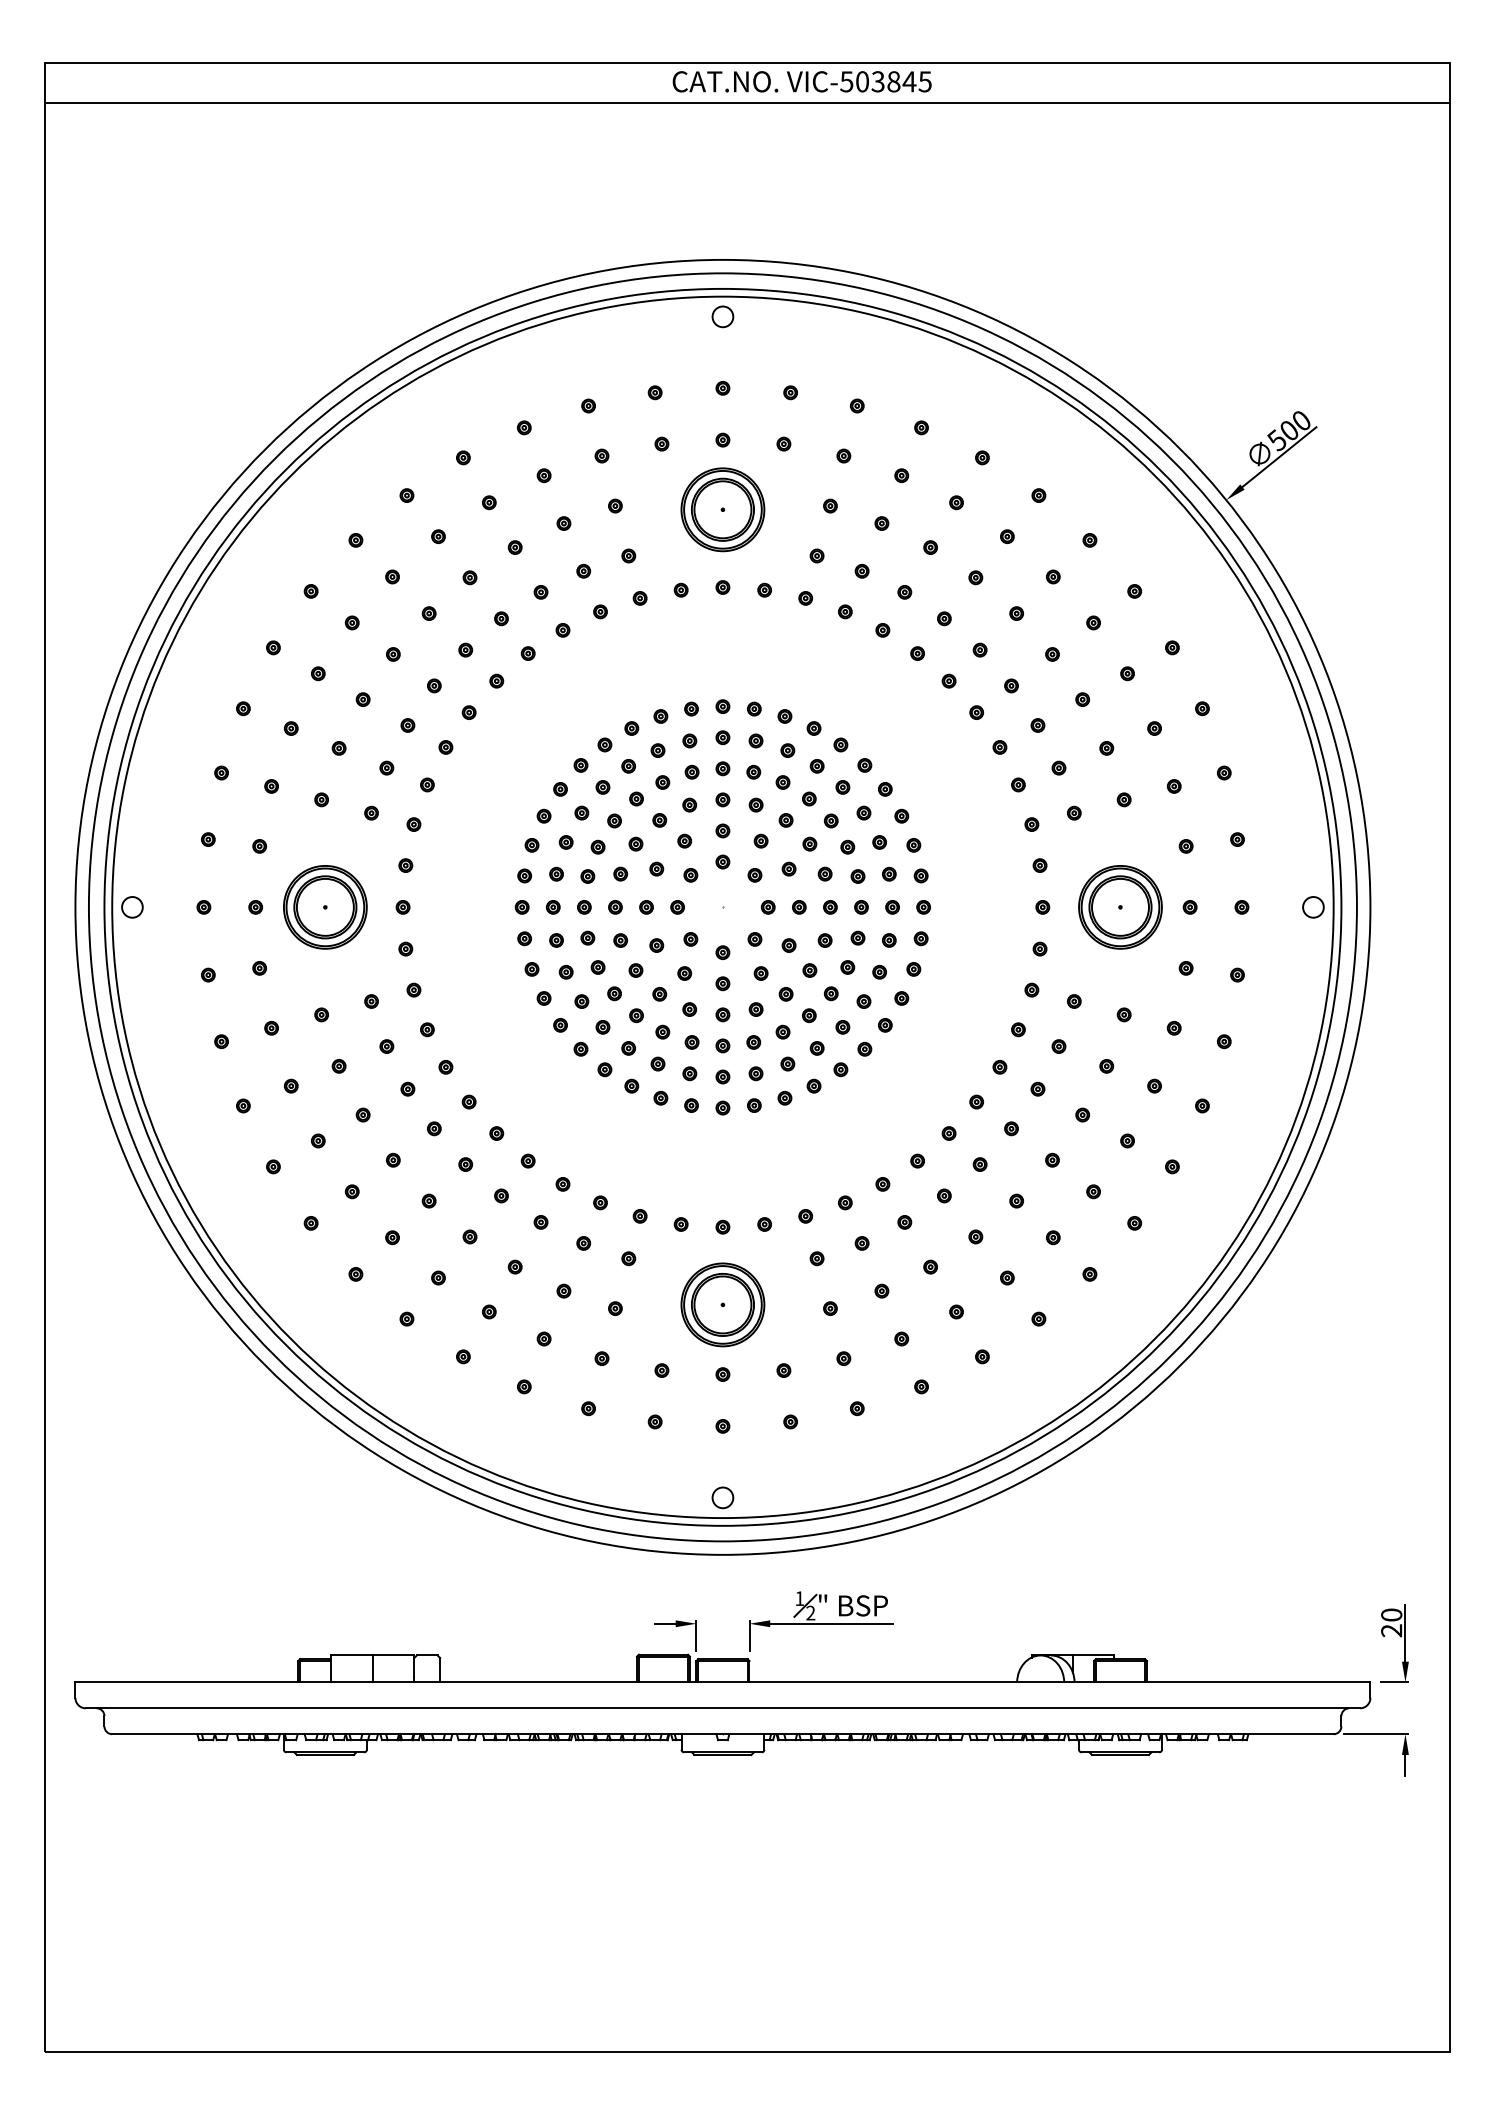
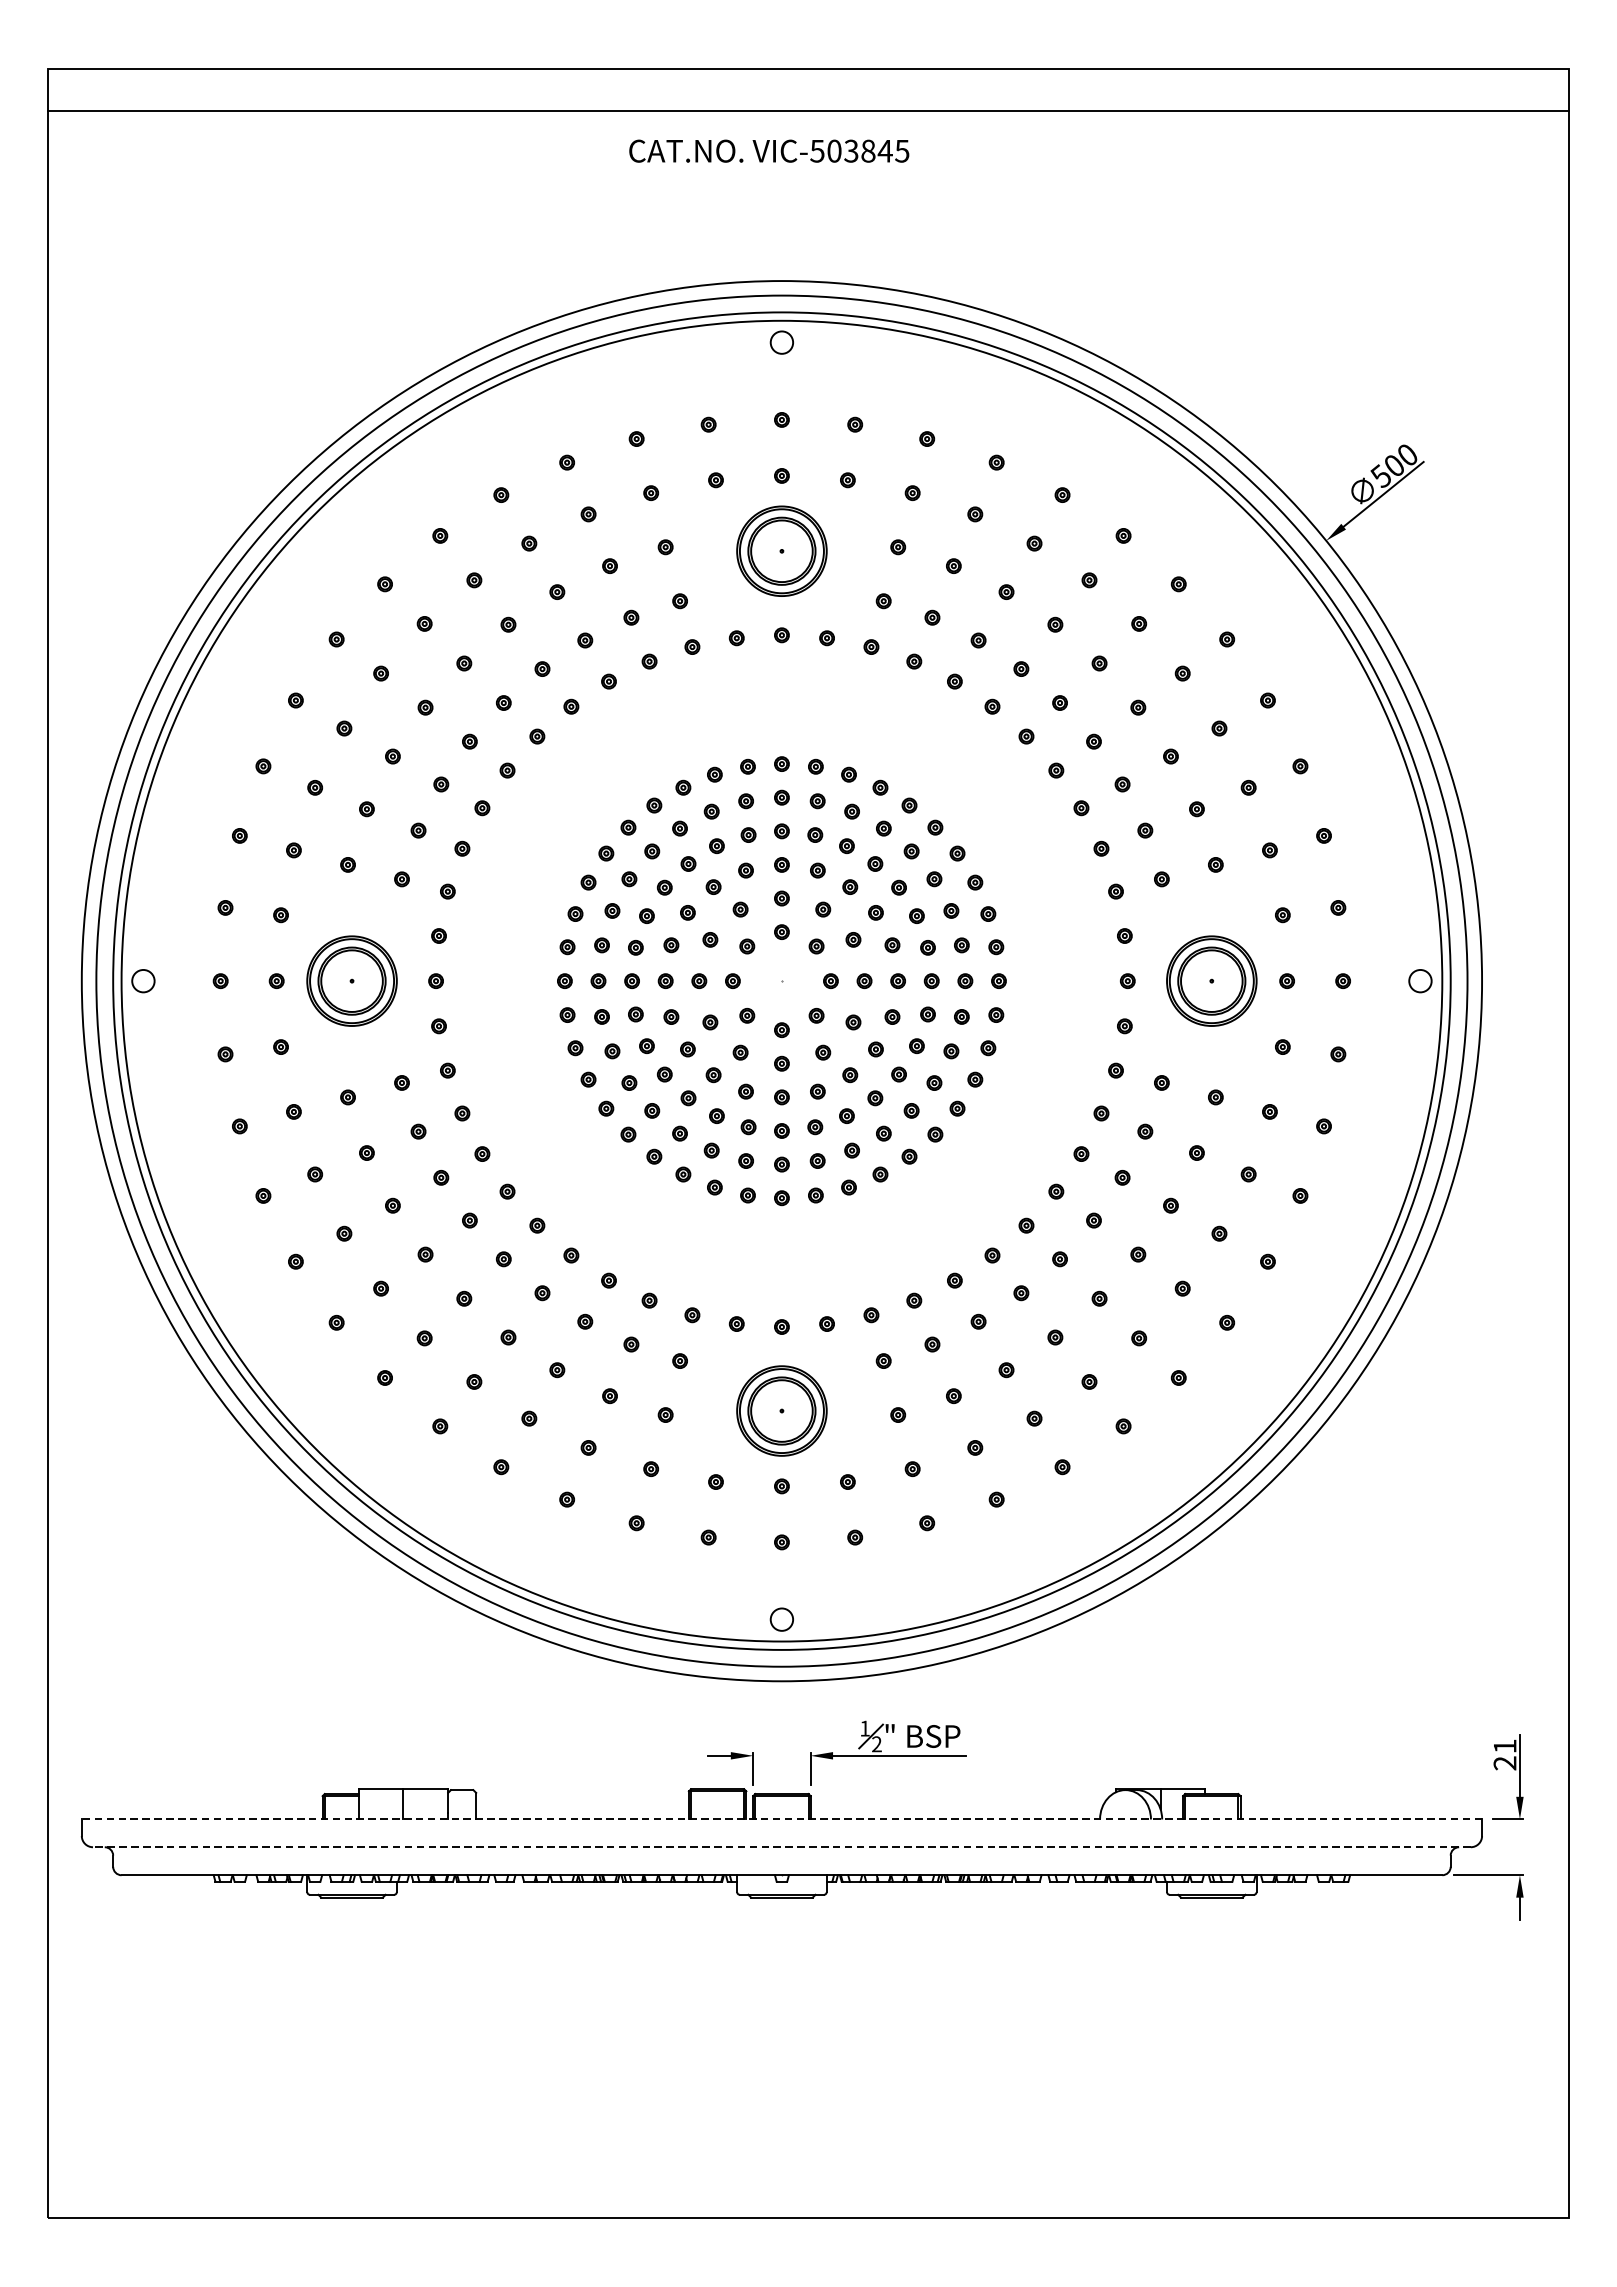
text: (801, 81) -> (768, 150), moved
text: (1391, 1614) -> (1504, 1745), 20 -> 21
line: (722, 1682) -> (781, 1819), solid -> dashed
line: (722, 1708) -> (781, 1847), solid -> dashed

